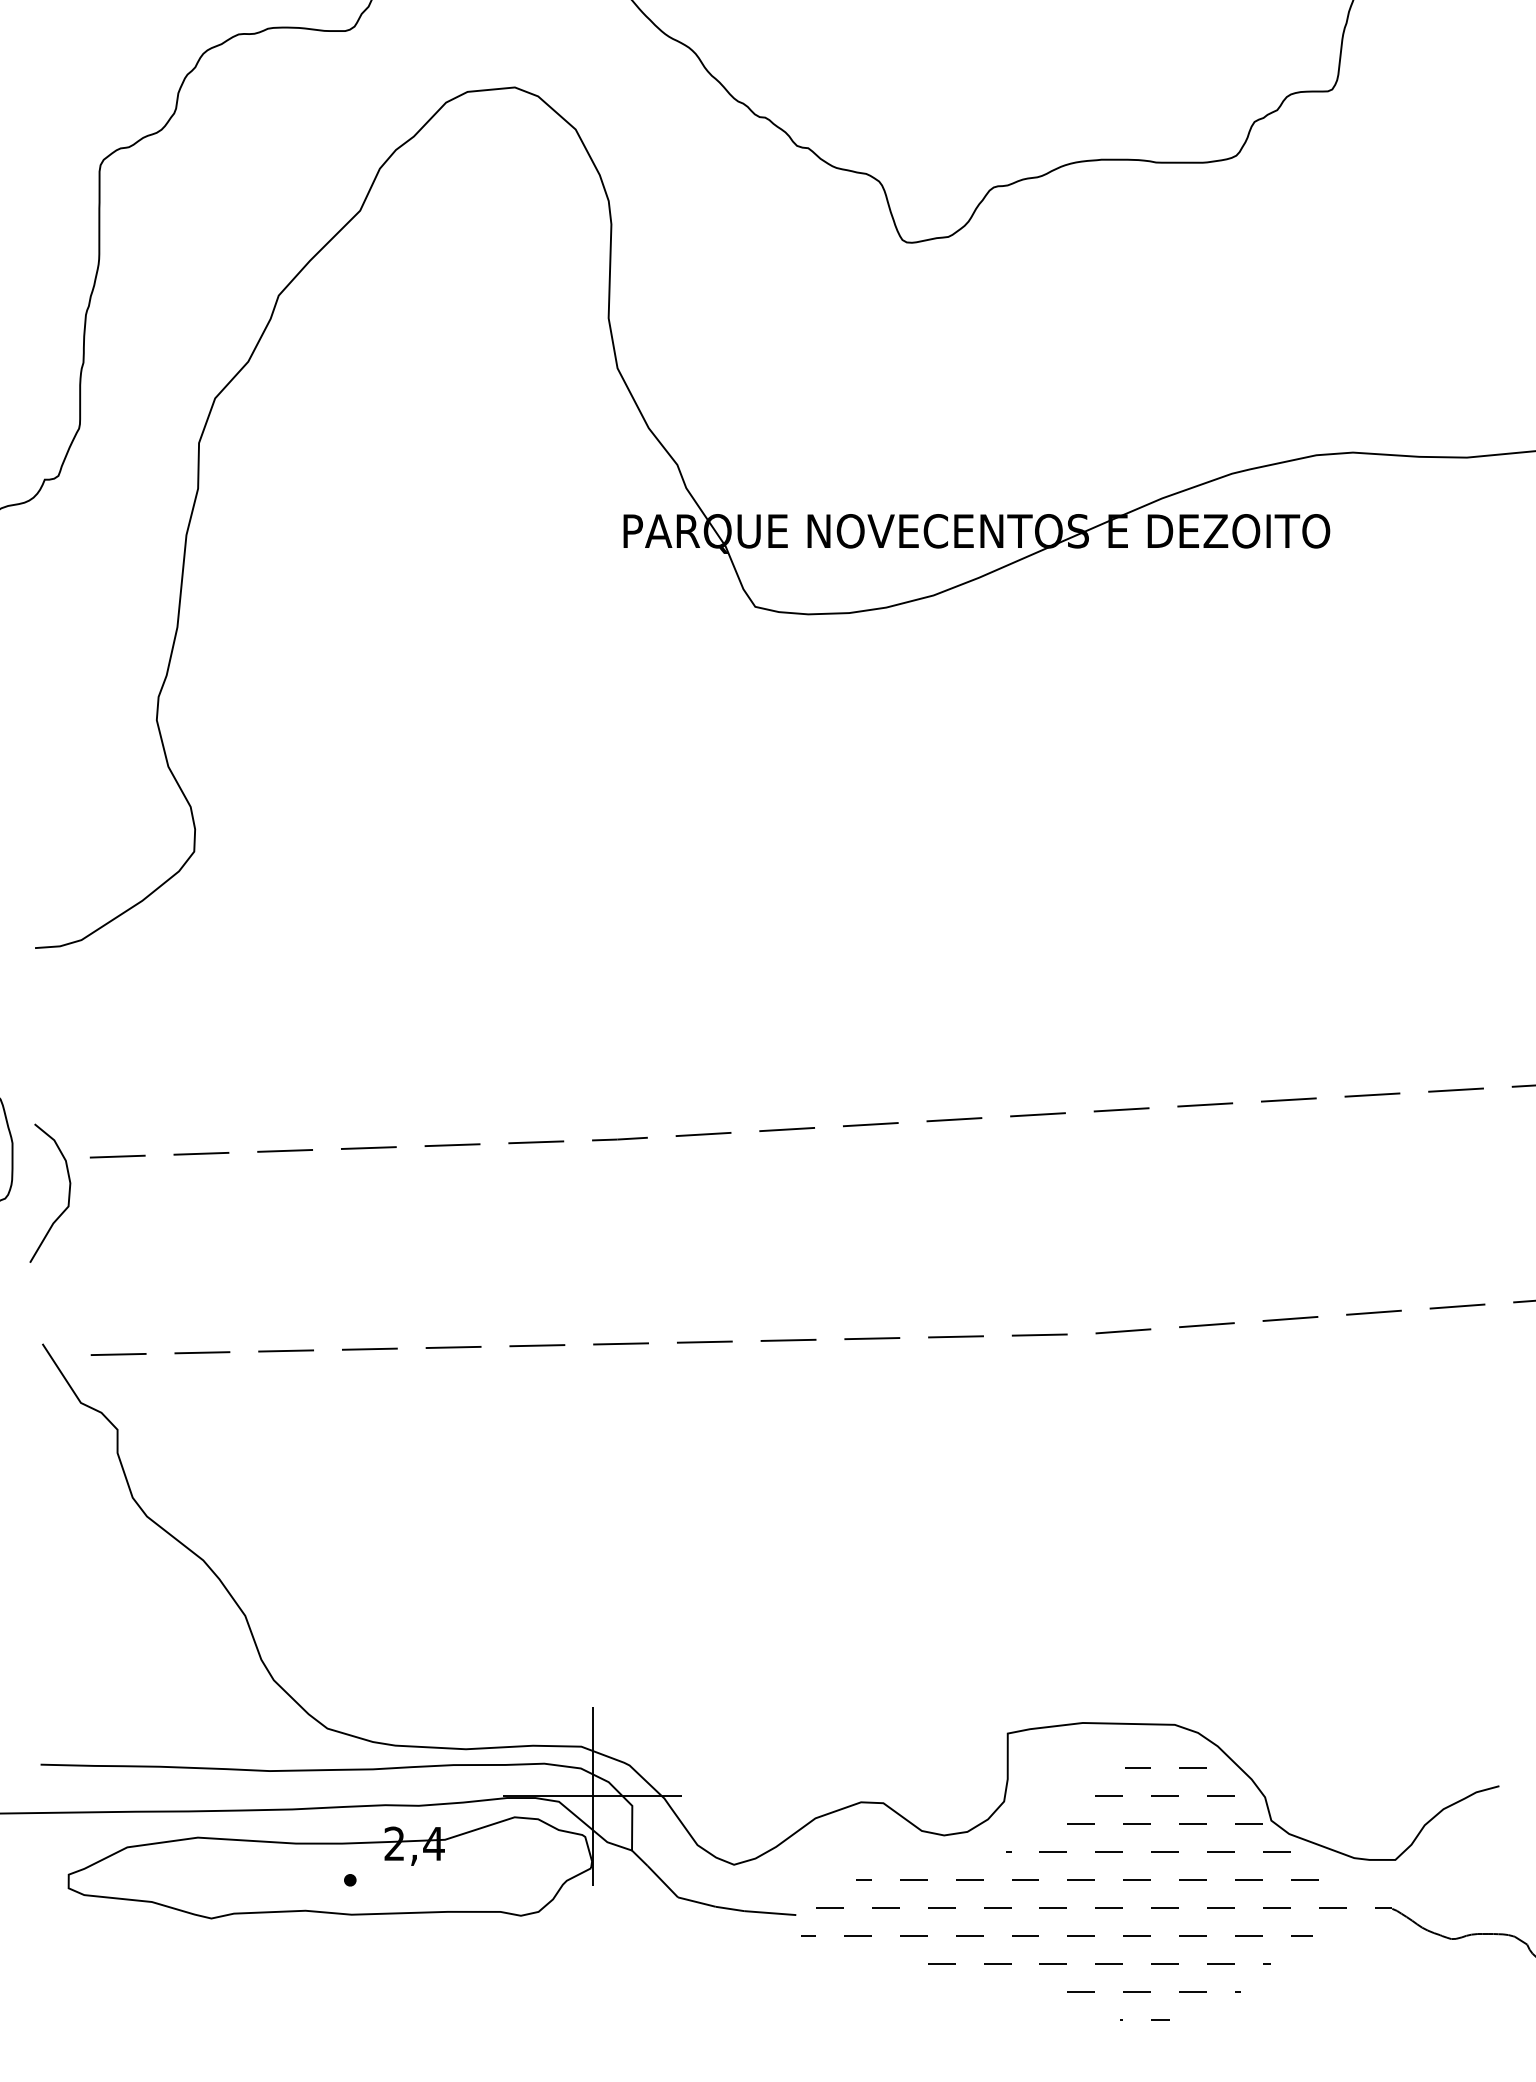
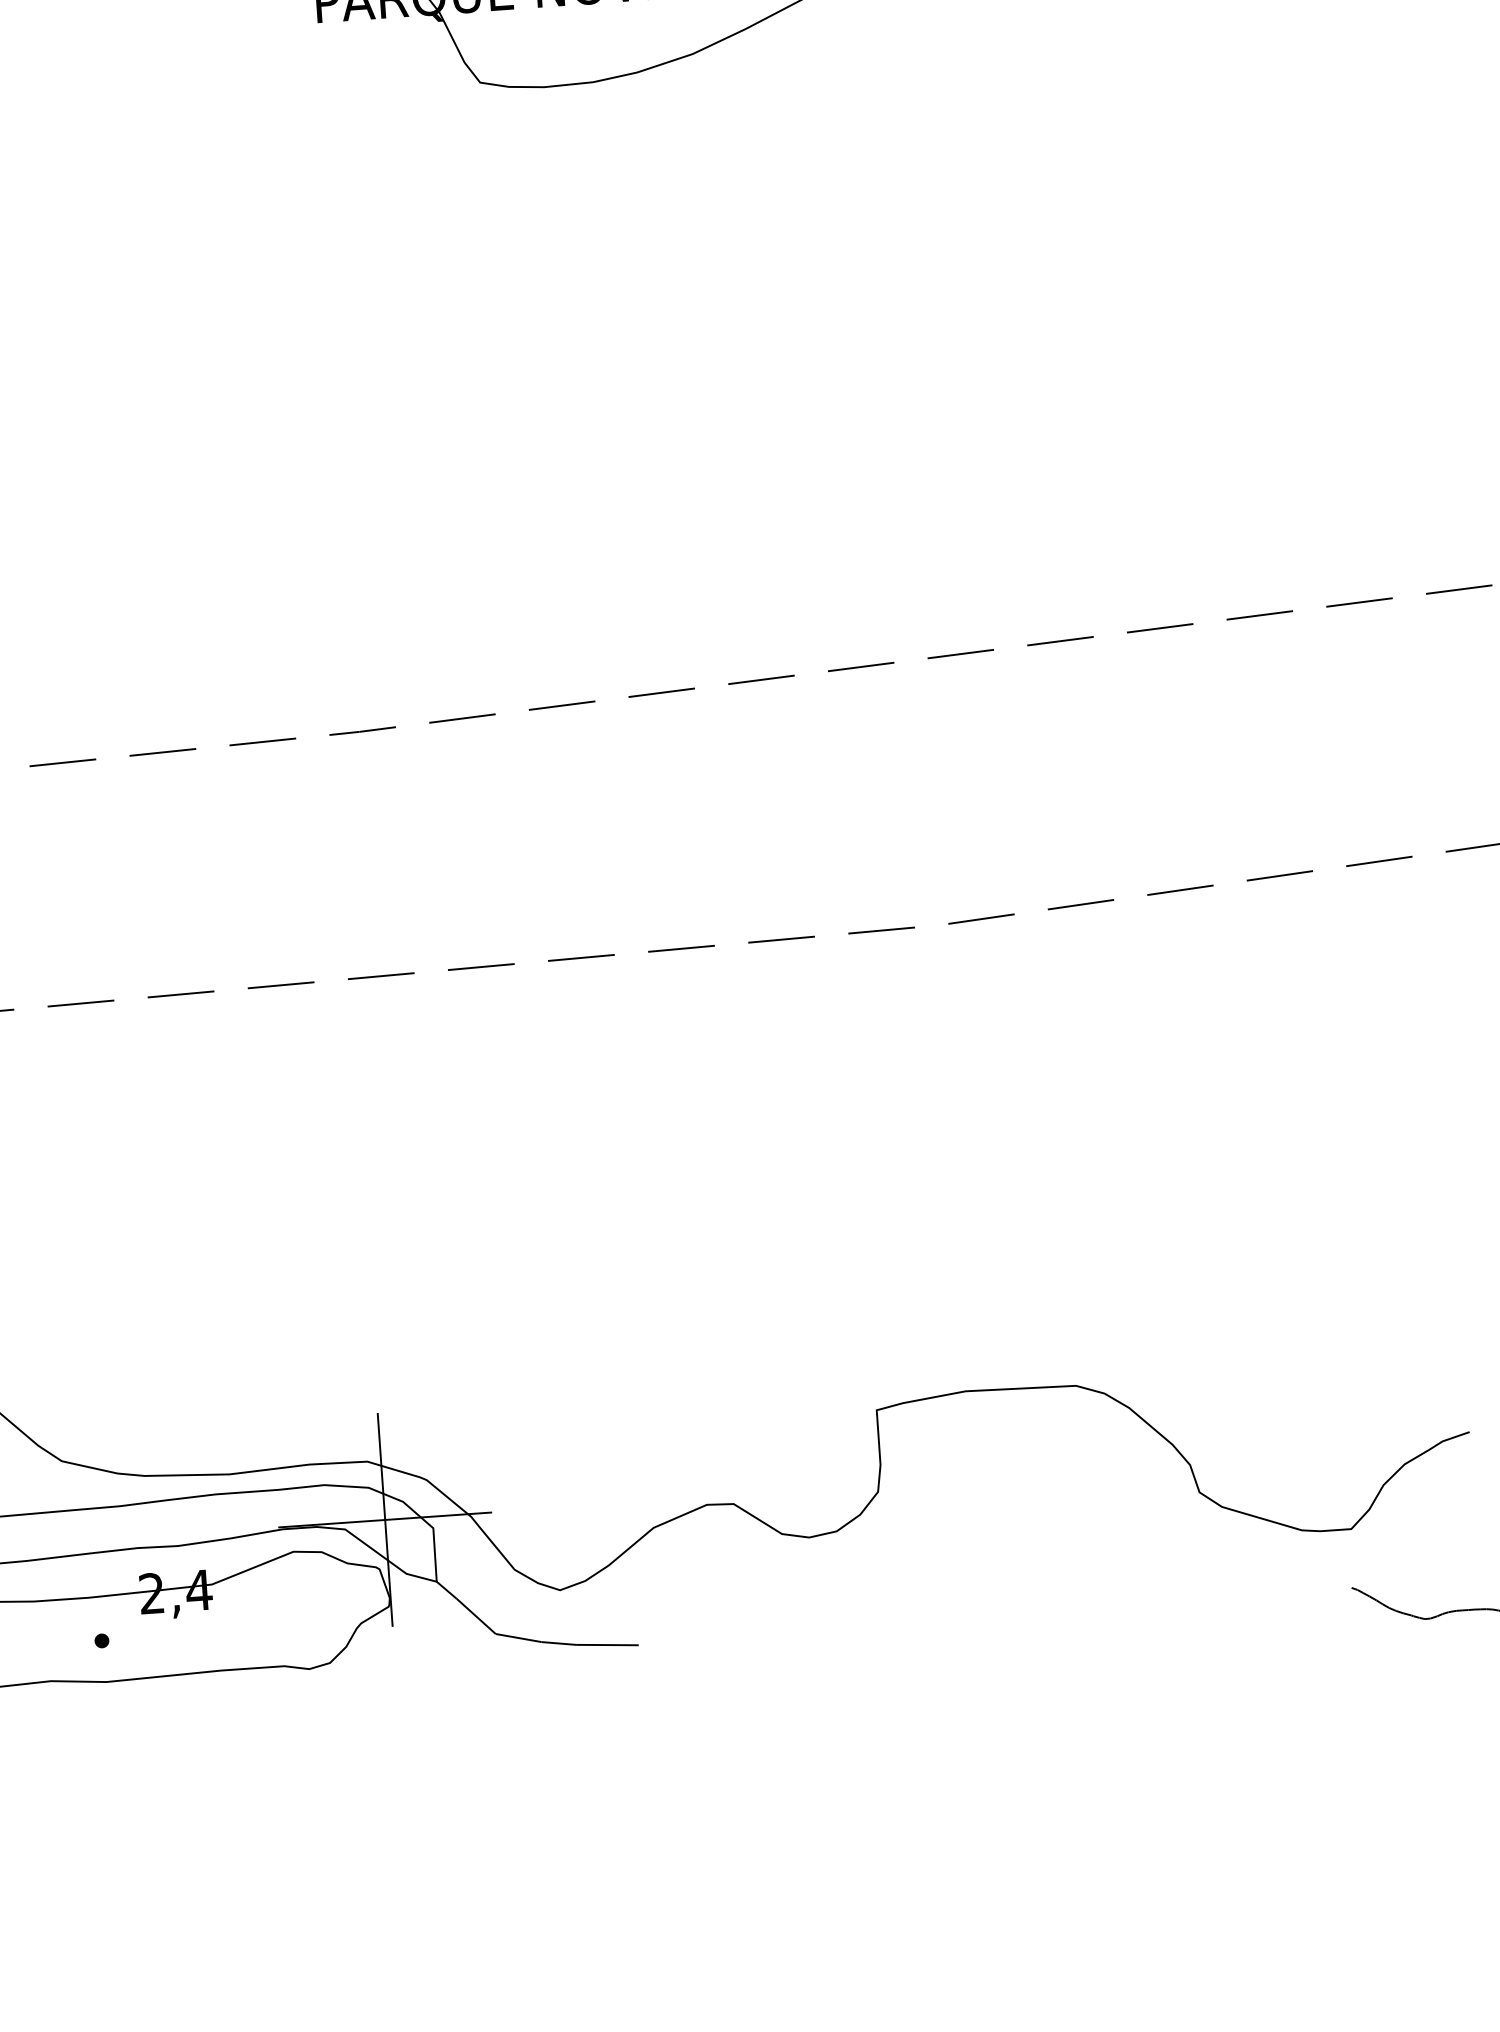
hatch: (1096, 1893) -> (996, 1594), removed

